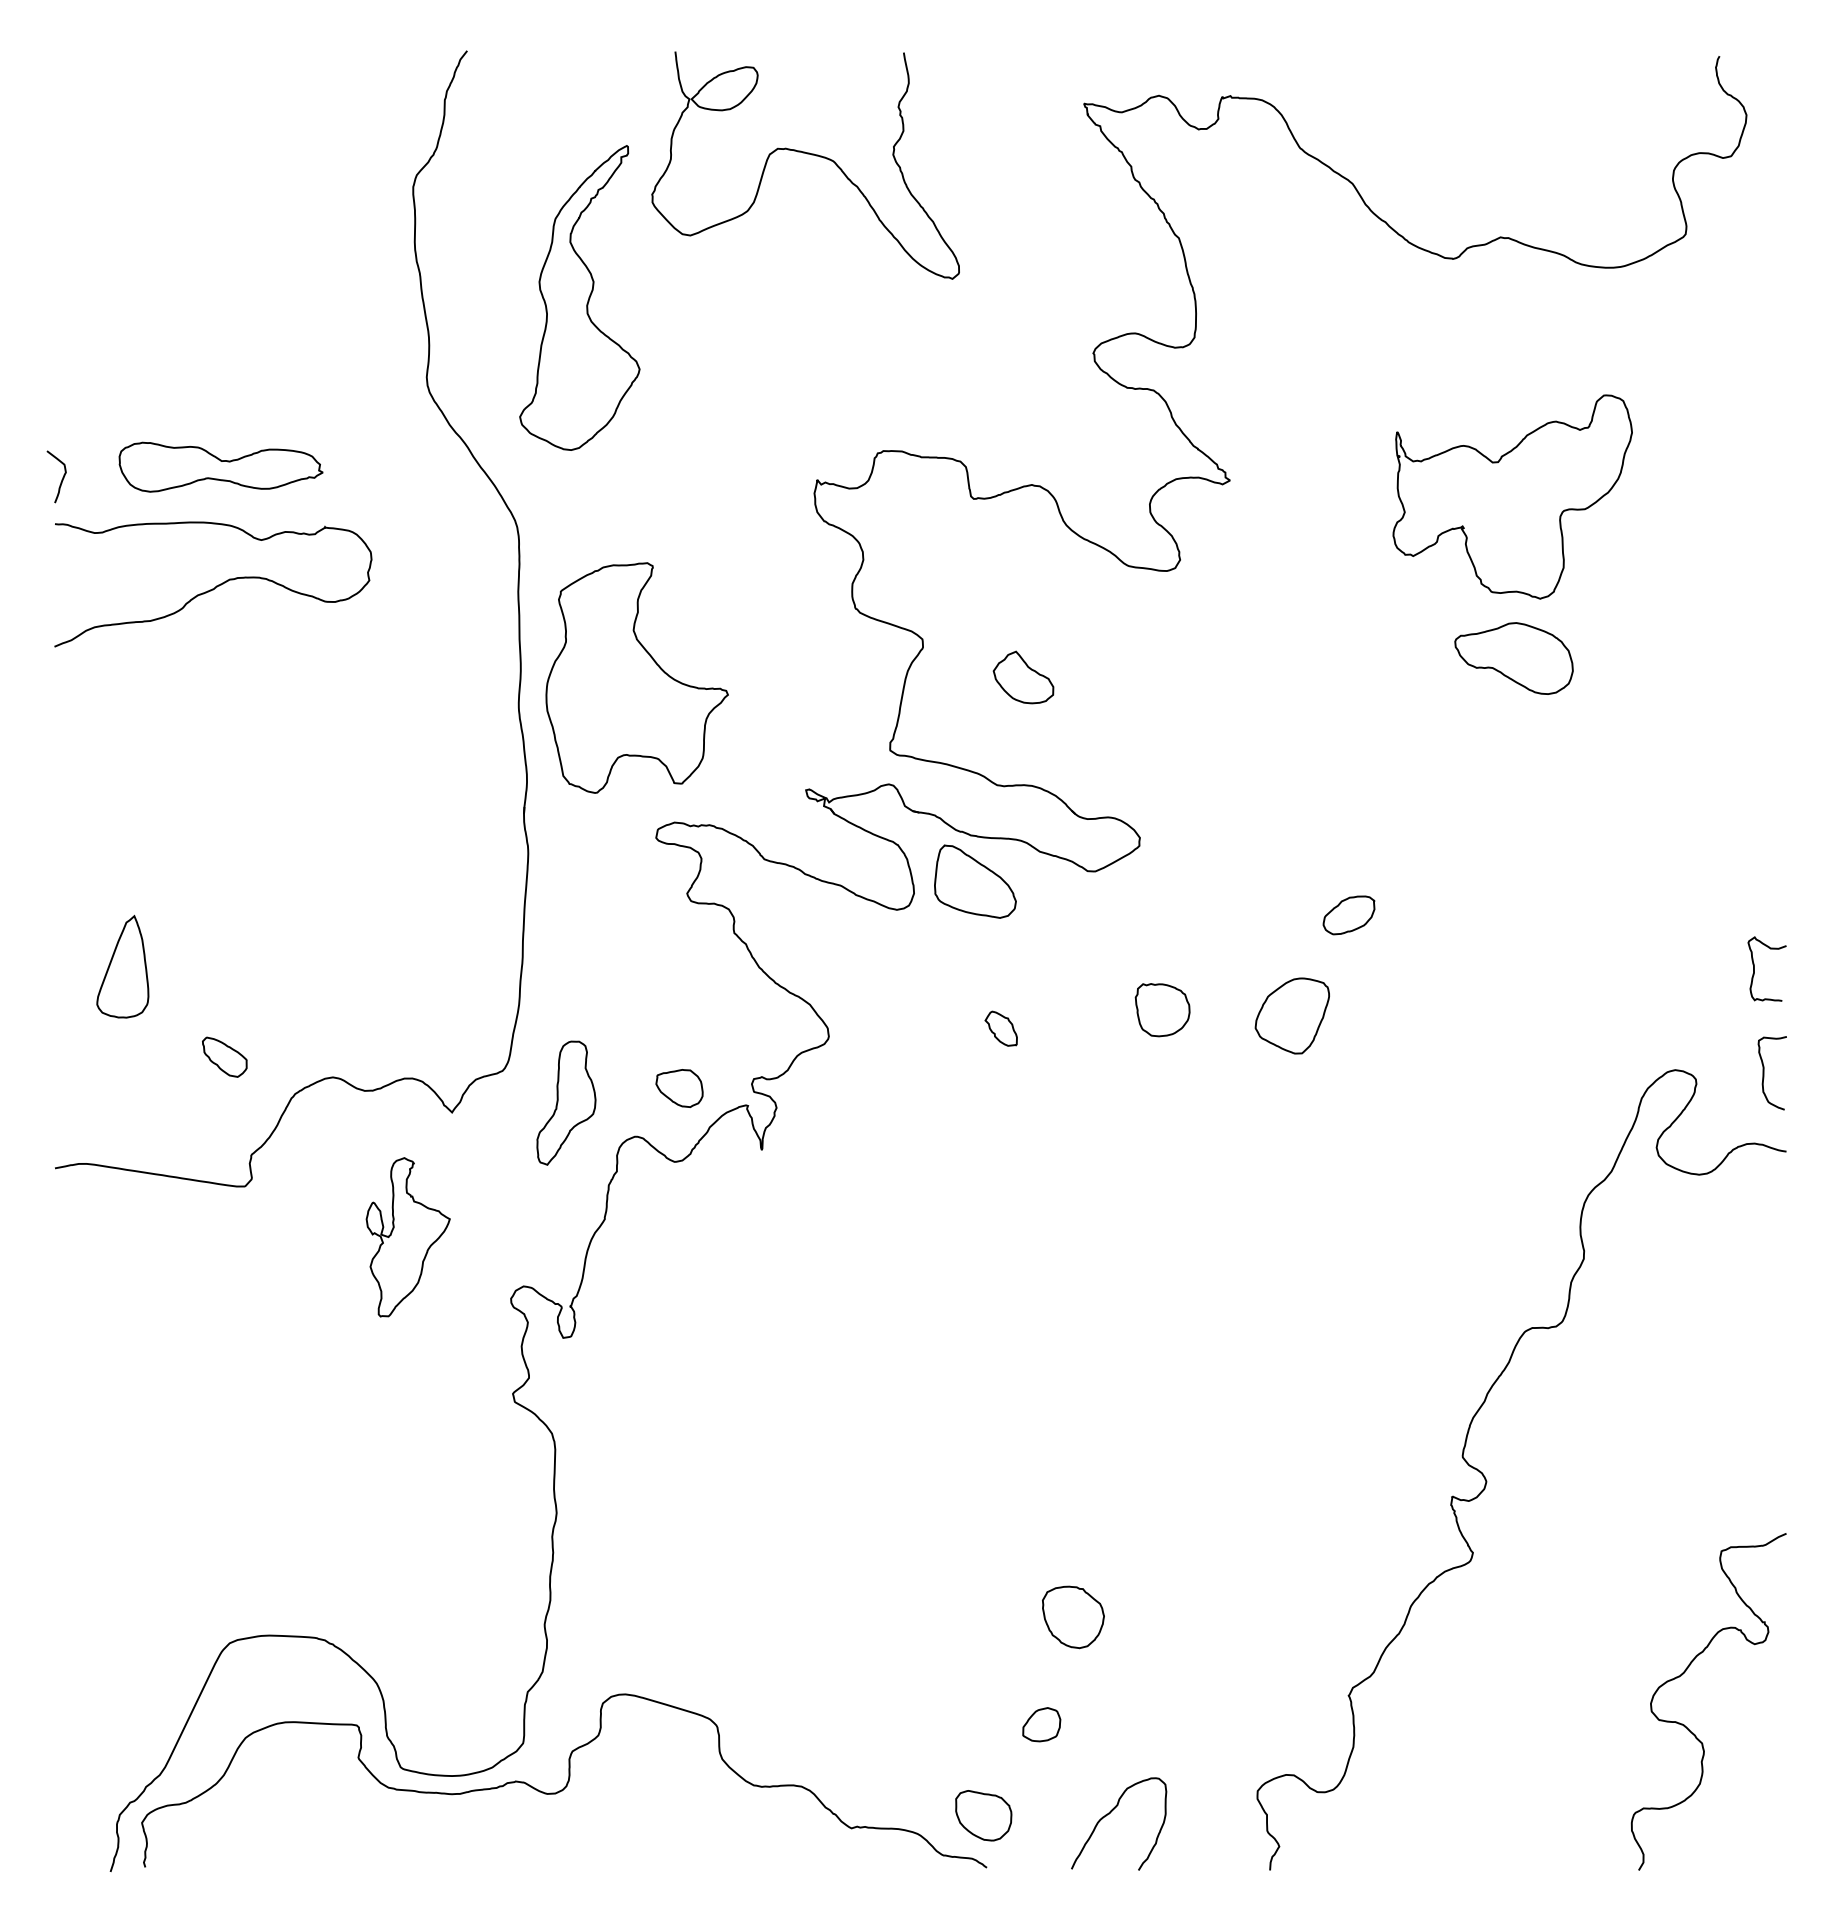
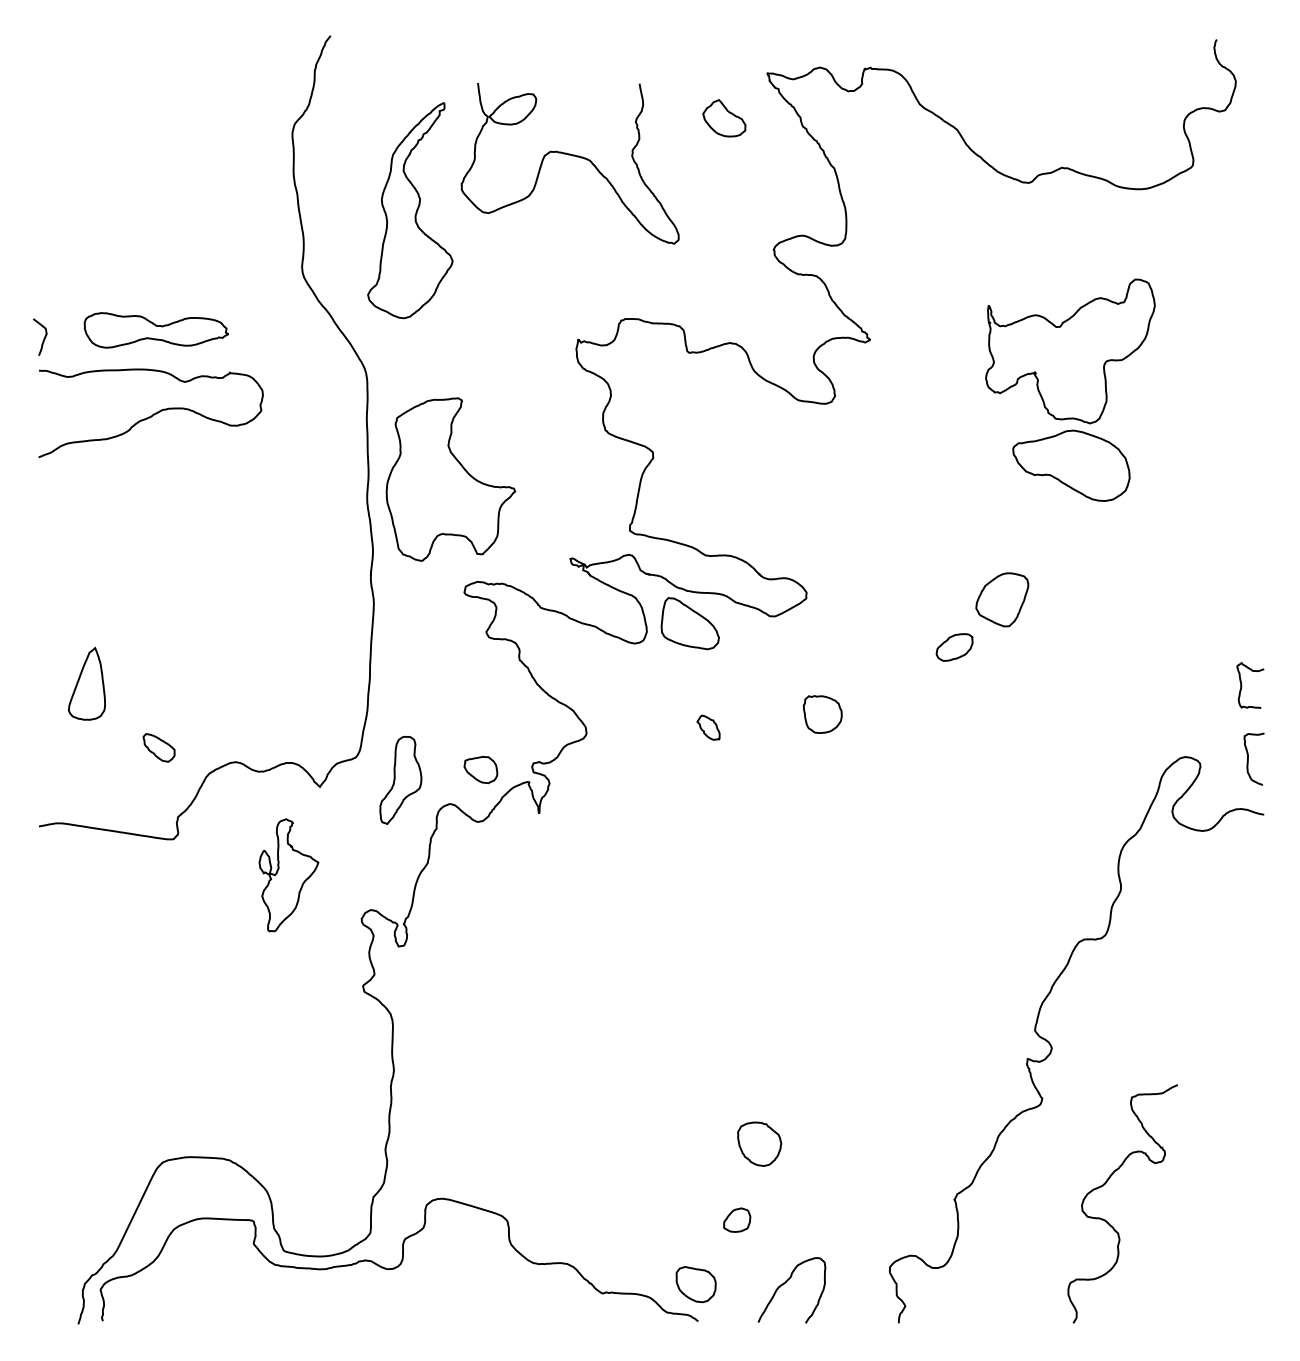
part: (807, 154) -> (571, 155), moved
part: (1513, 658) -> (1071, 465), size x1.4
part: (1023, 677) -> (724, 118), moved
part: (1291, 1015) -> (1001, 599), moved
curve: (1684, 1724) -> (1105, 1220), moved

